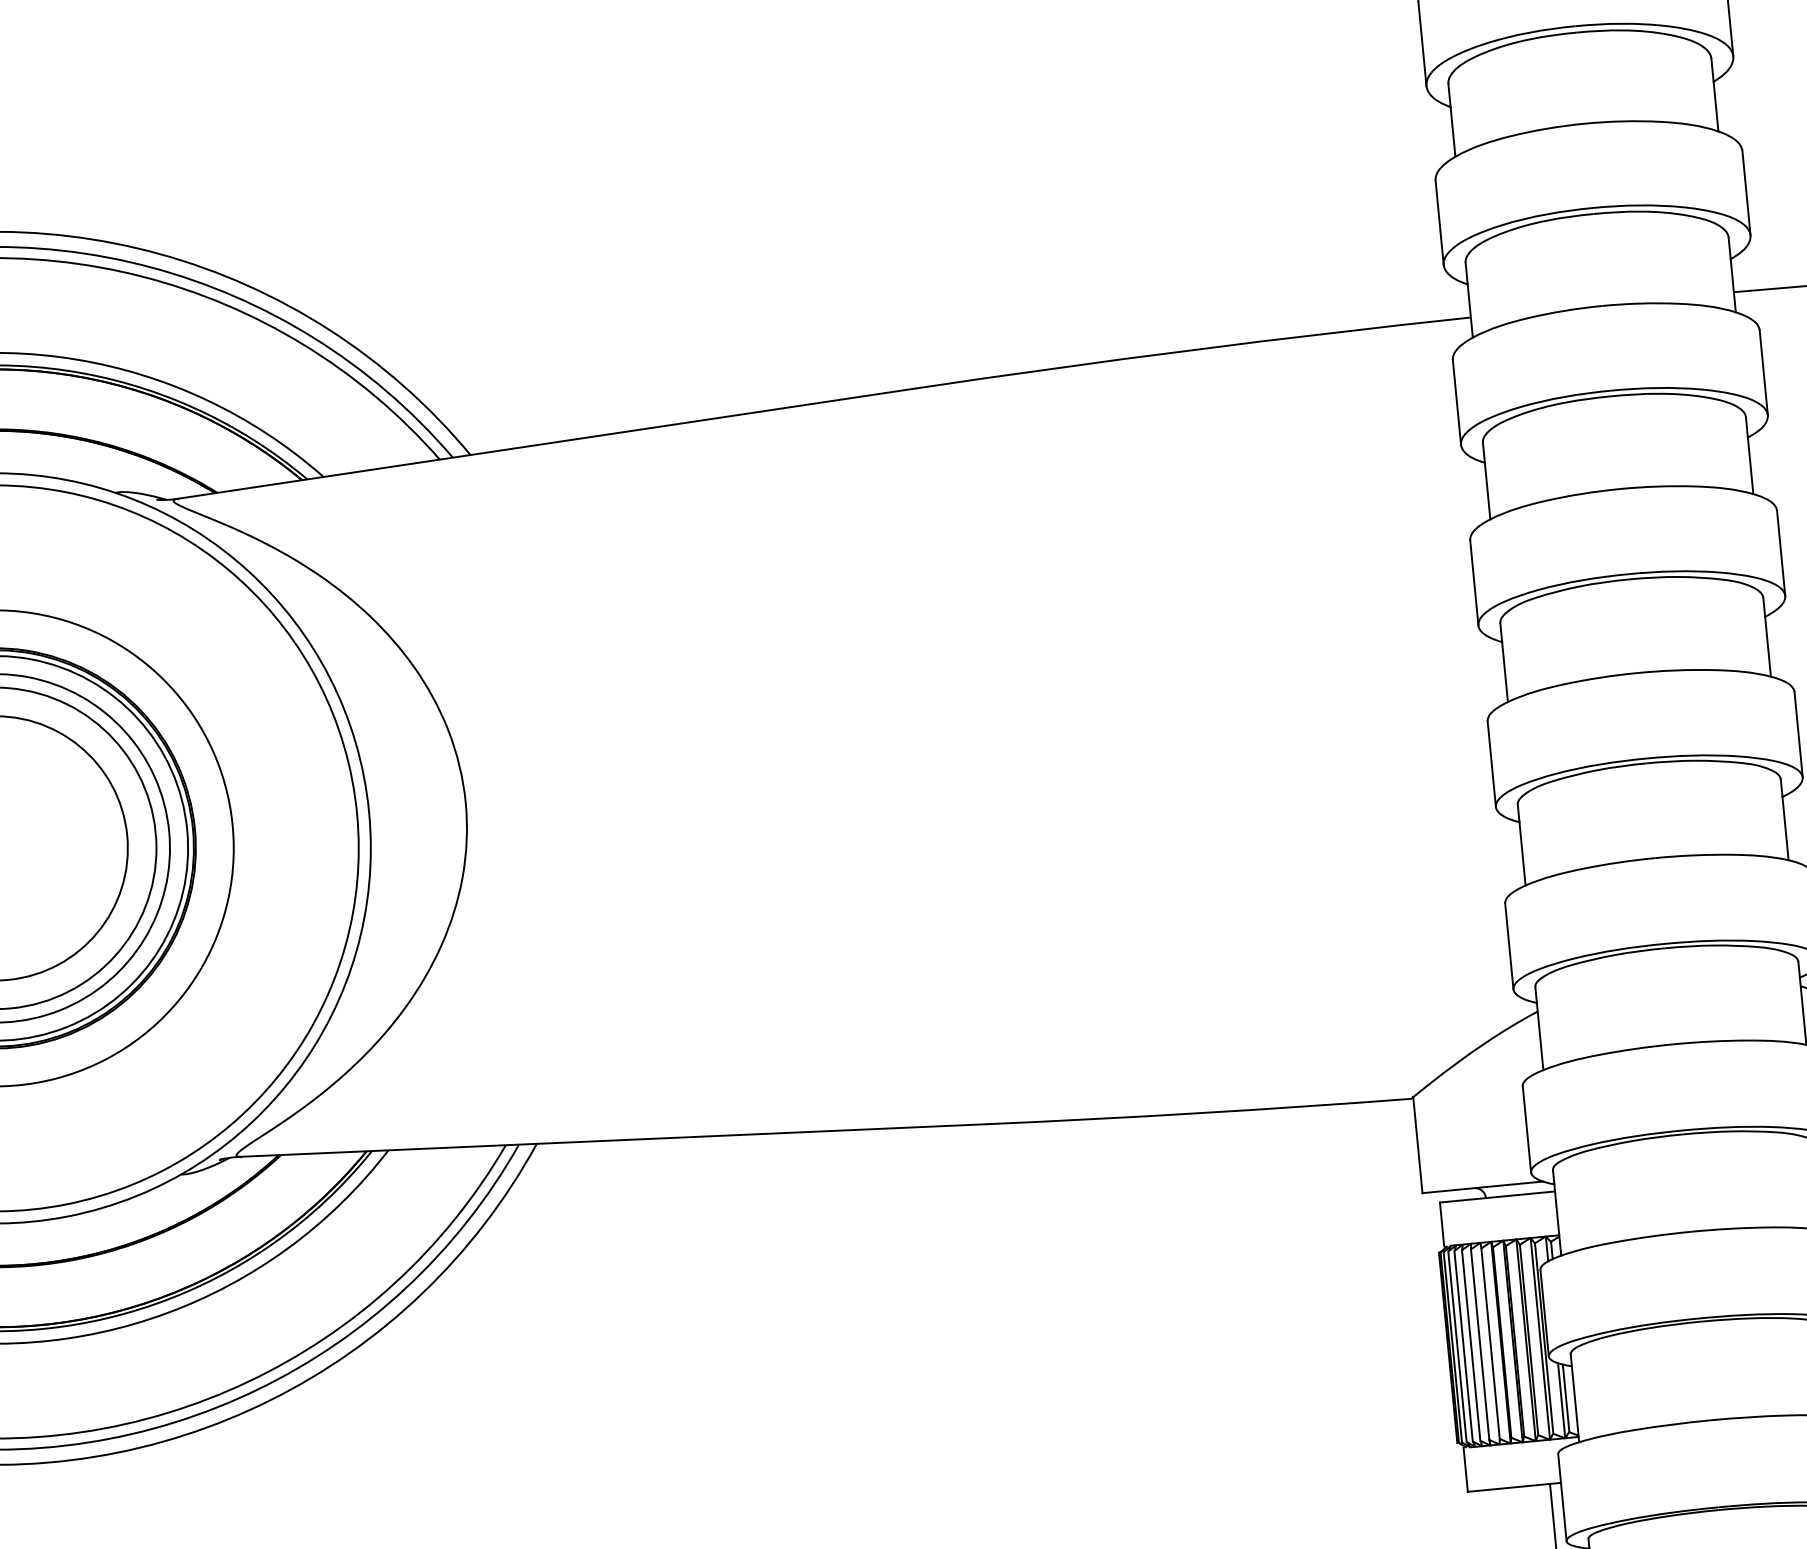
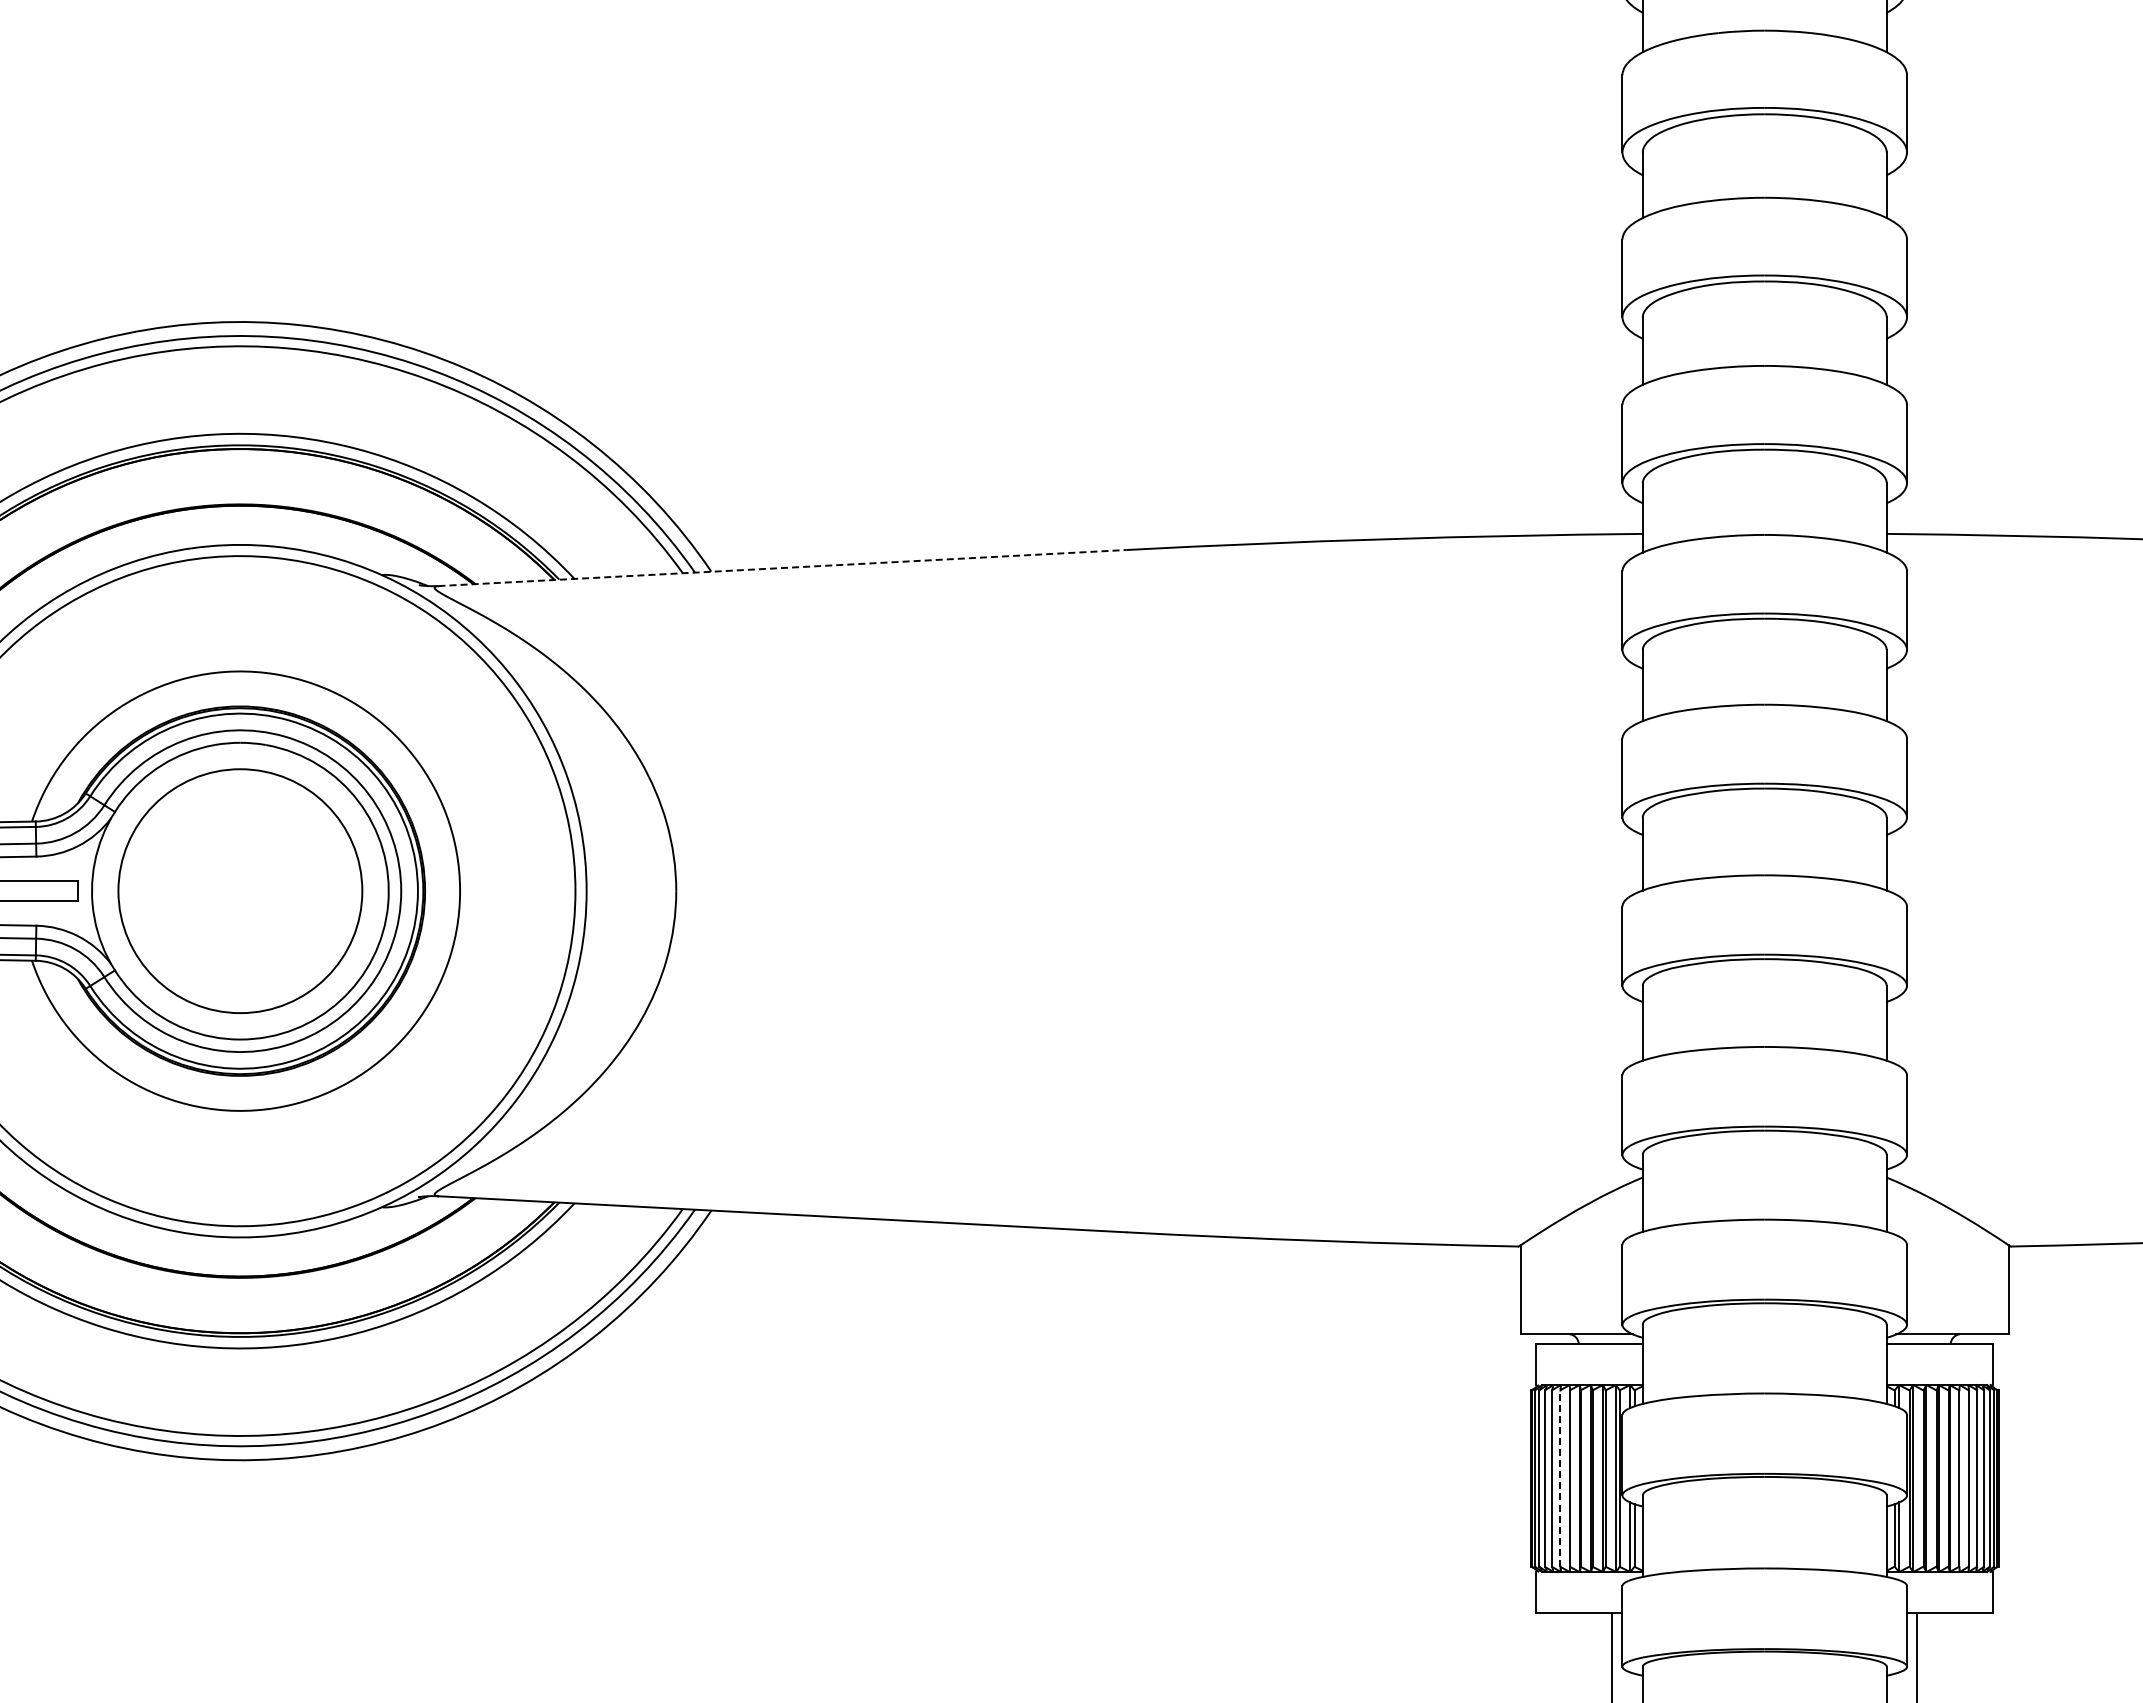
line: (547, 444) -> (783, 568), solid -> dashed
line: (1480, 1344) -> (1560, 1478), solid -> dashed

